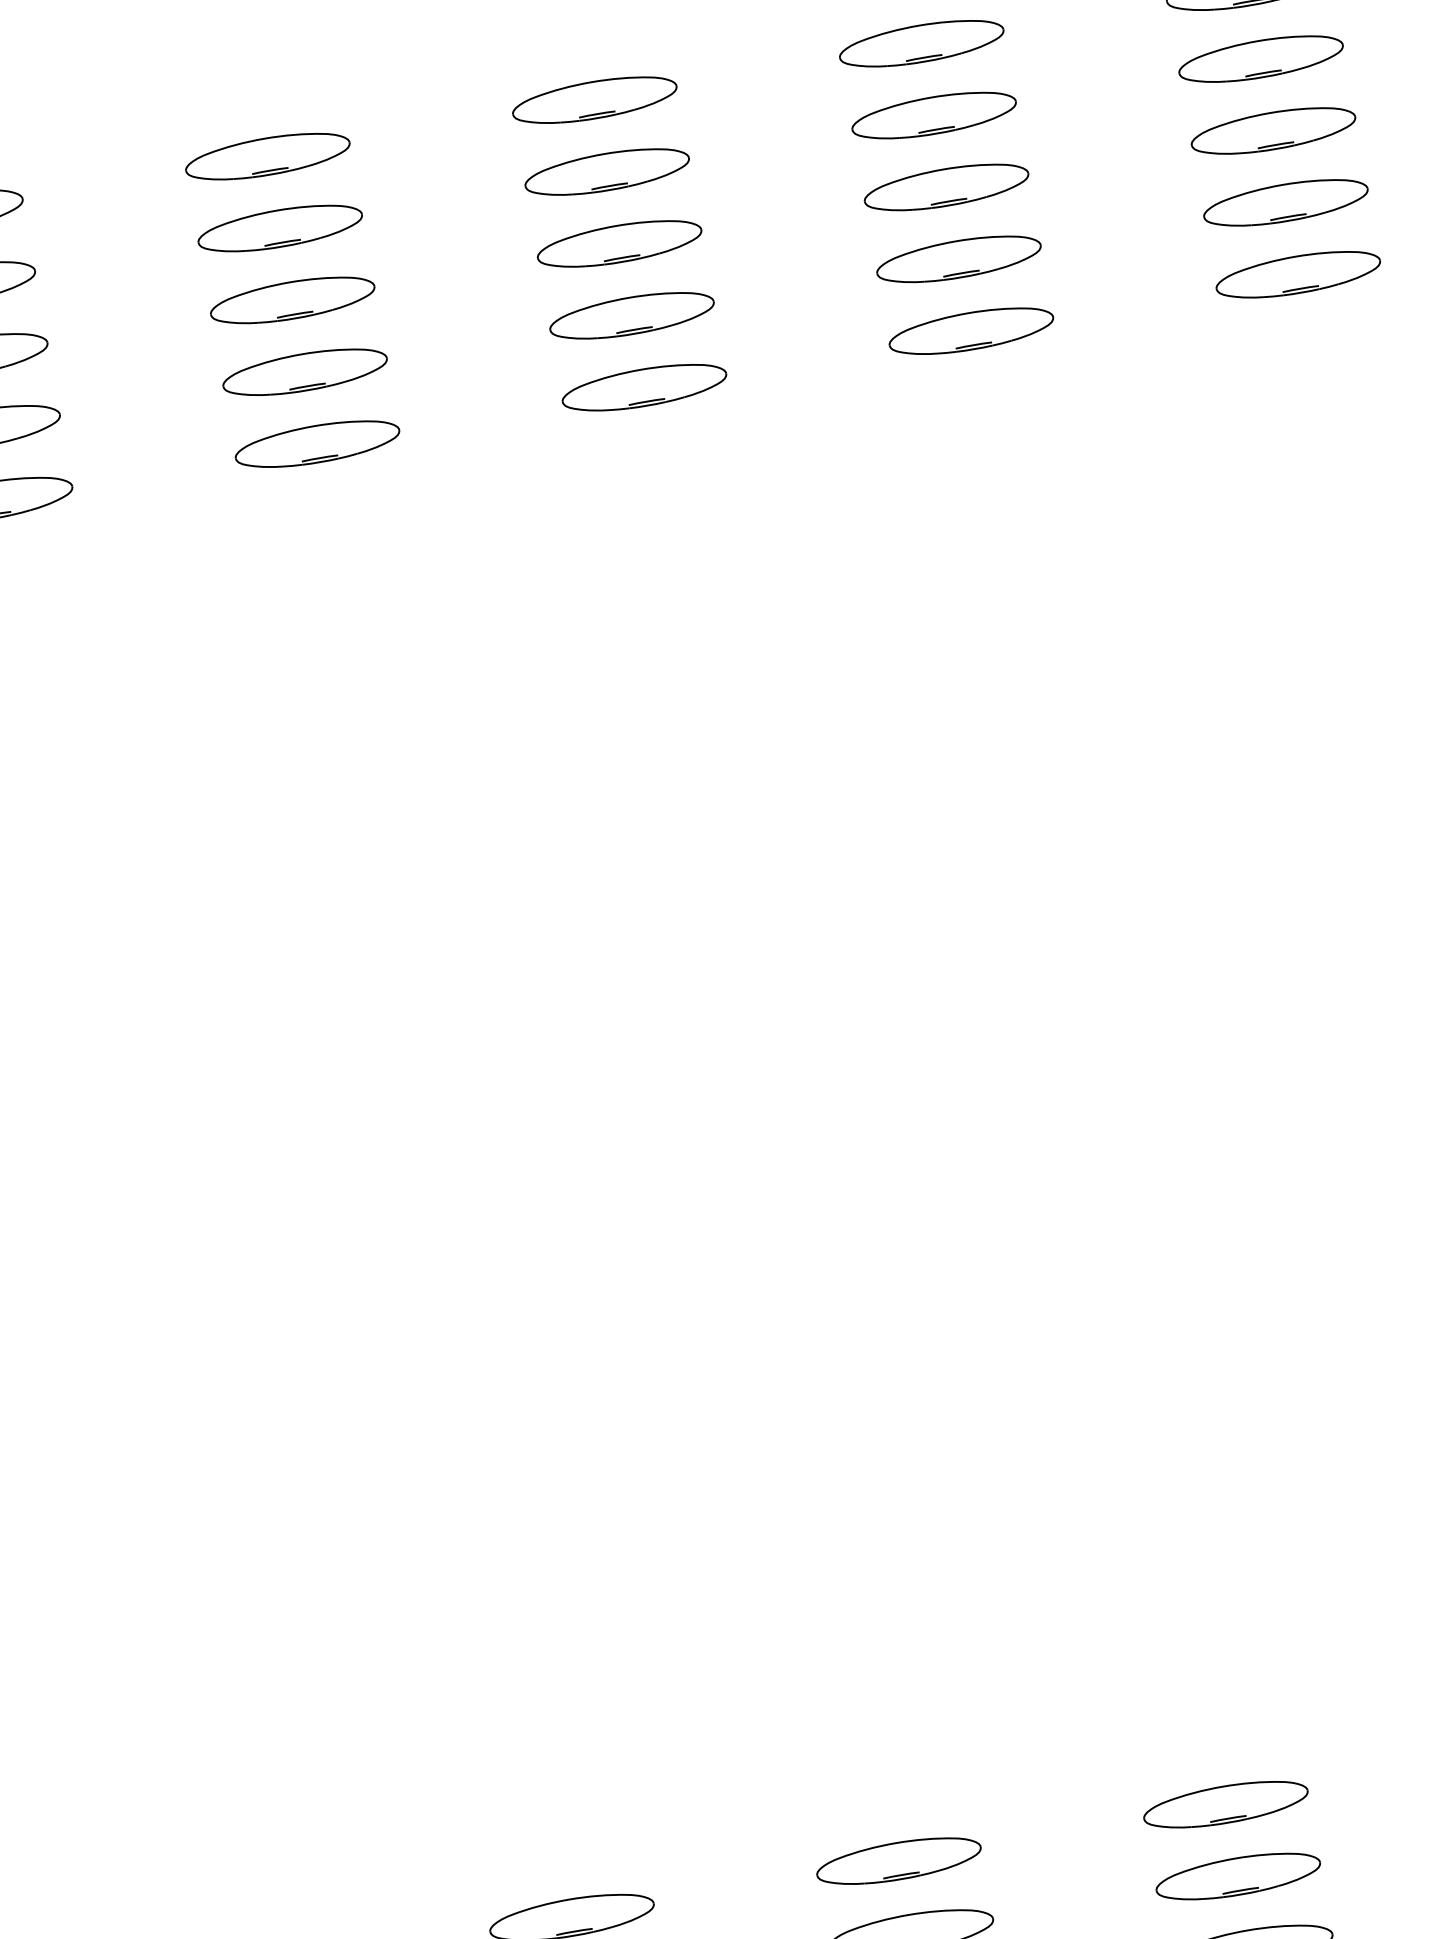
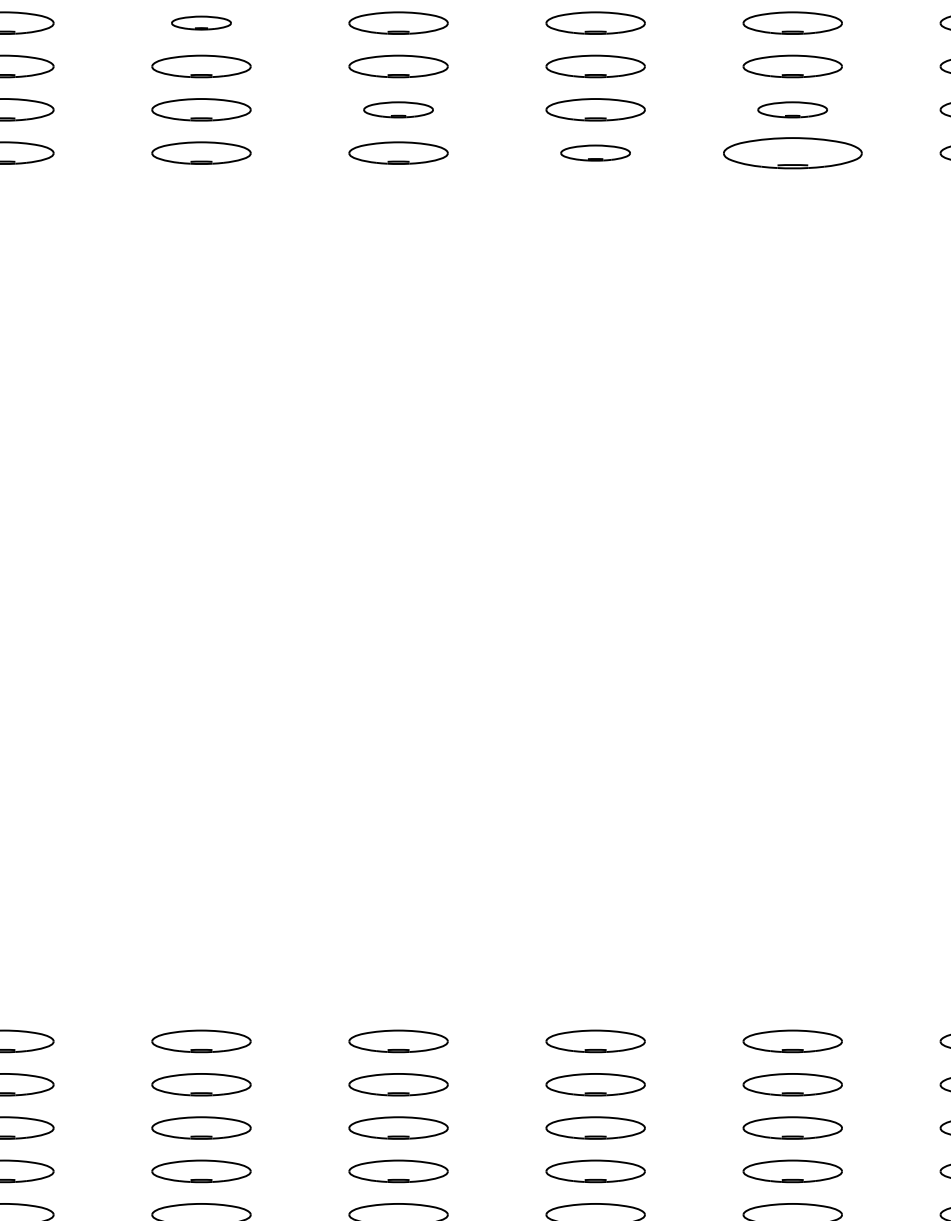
part: (1285, 202) -> (792, 109), size x0.7
part: (280, 227) -> (201, 22), size x0.6
part: (1297, 273) -> (792, 152), size x1.4
part: (631, 315) -> (398, 109), size x0.7
part: (970, 330) -> (595, 152), size x0.7

